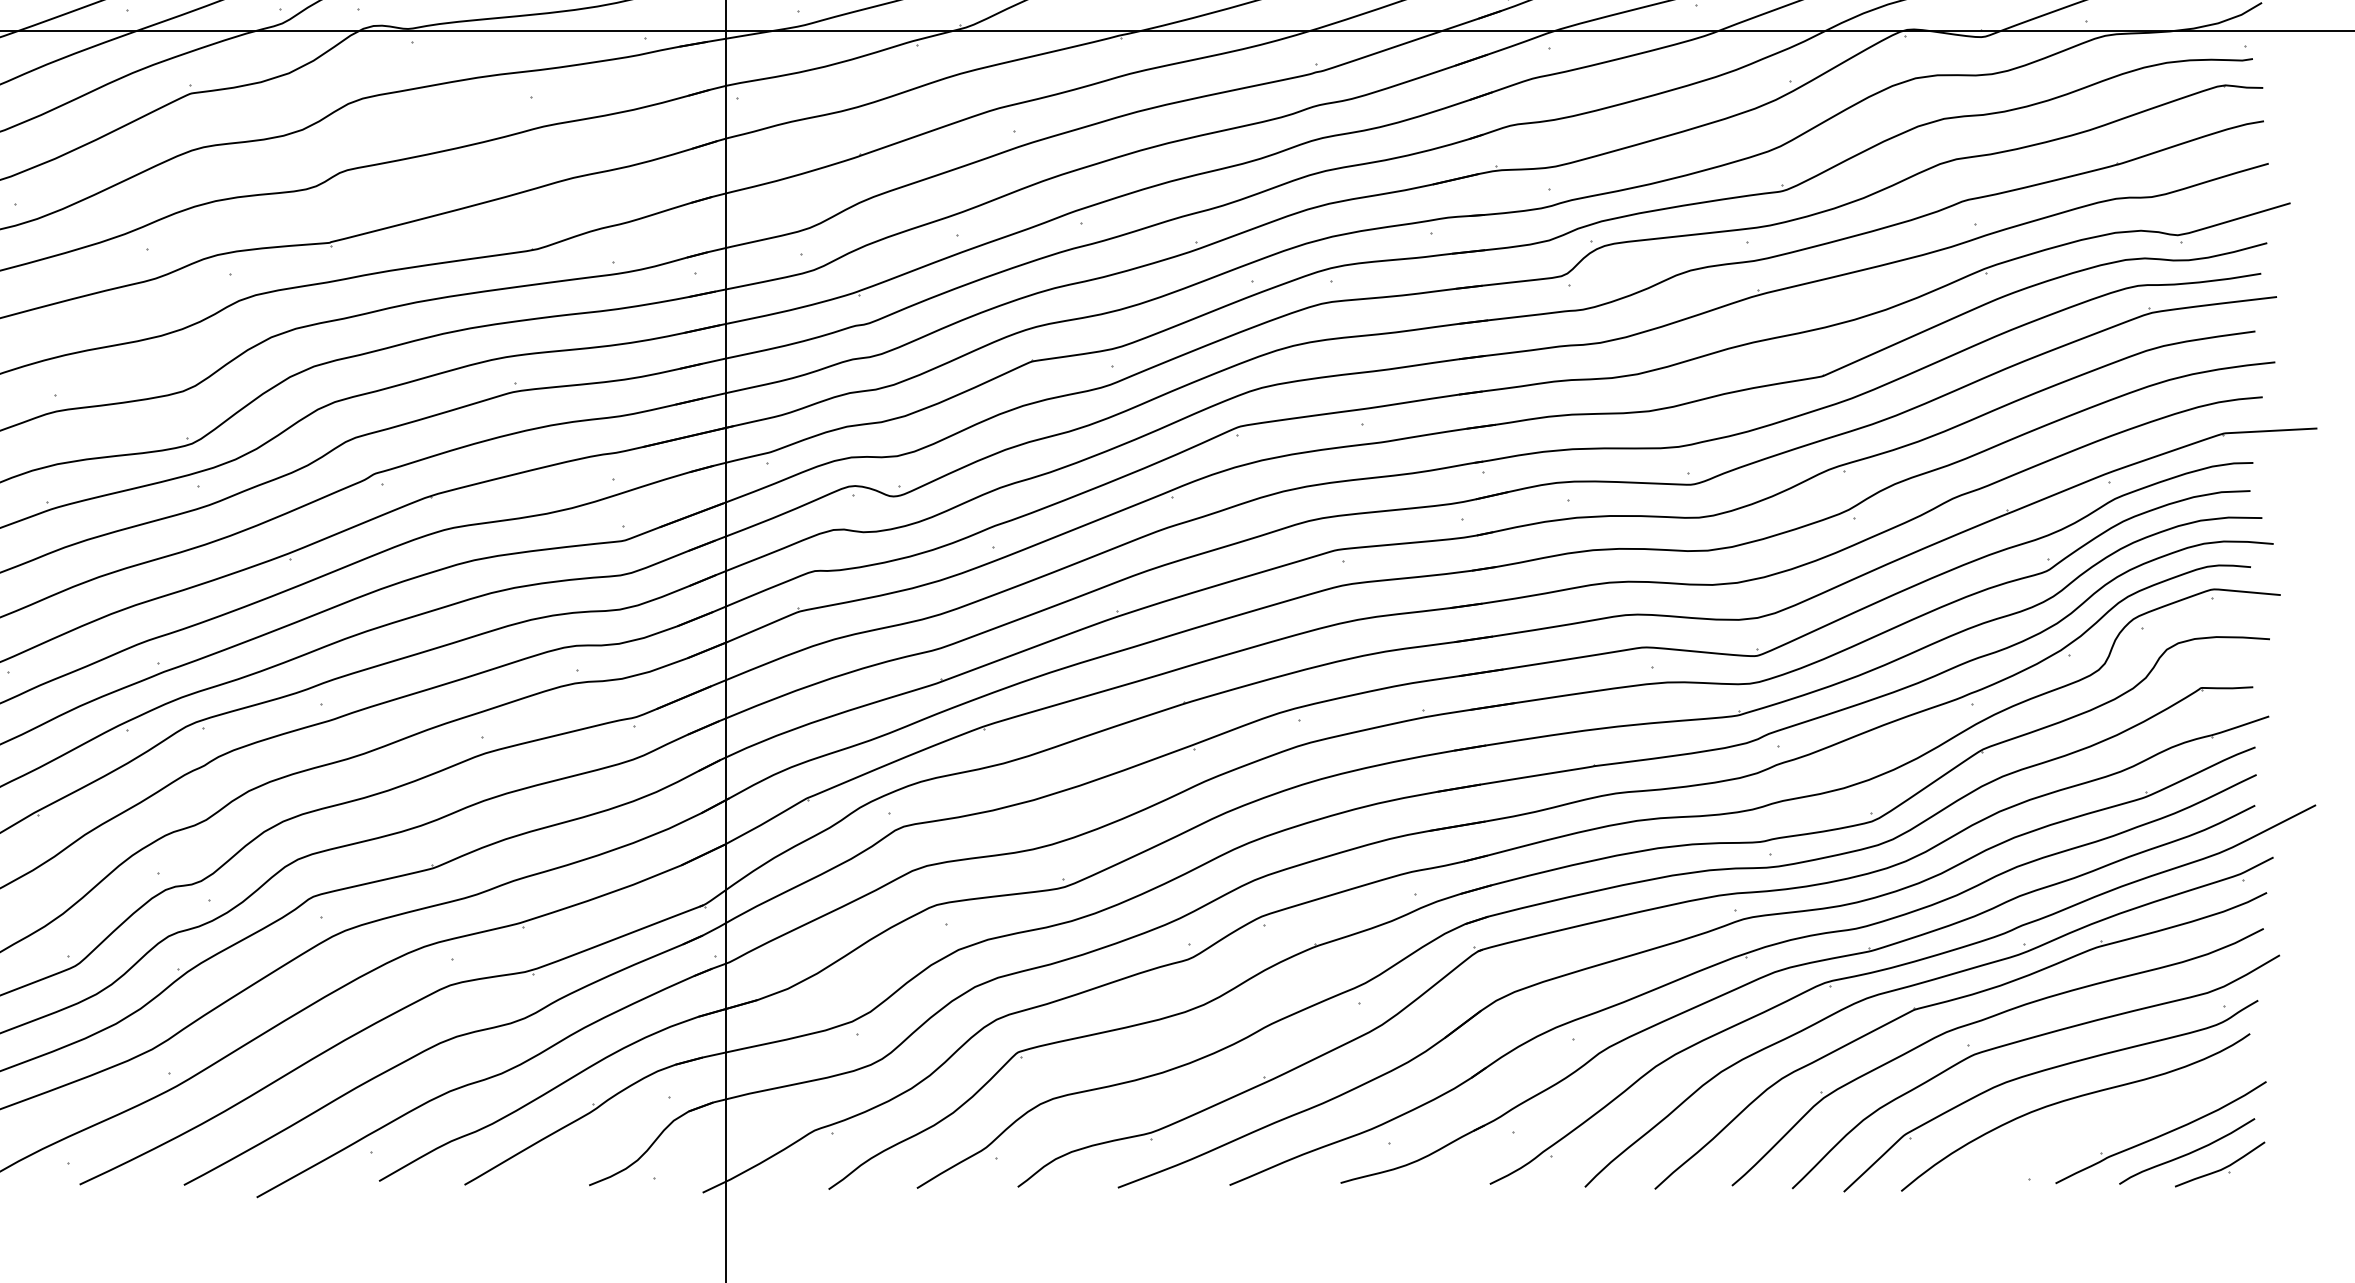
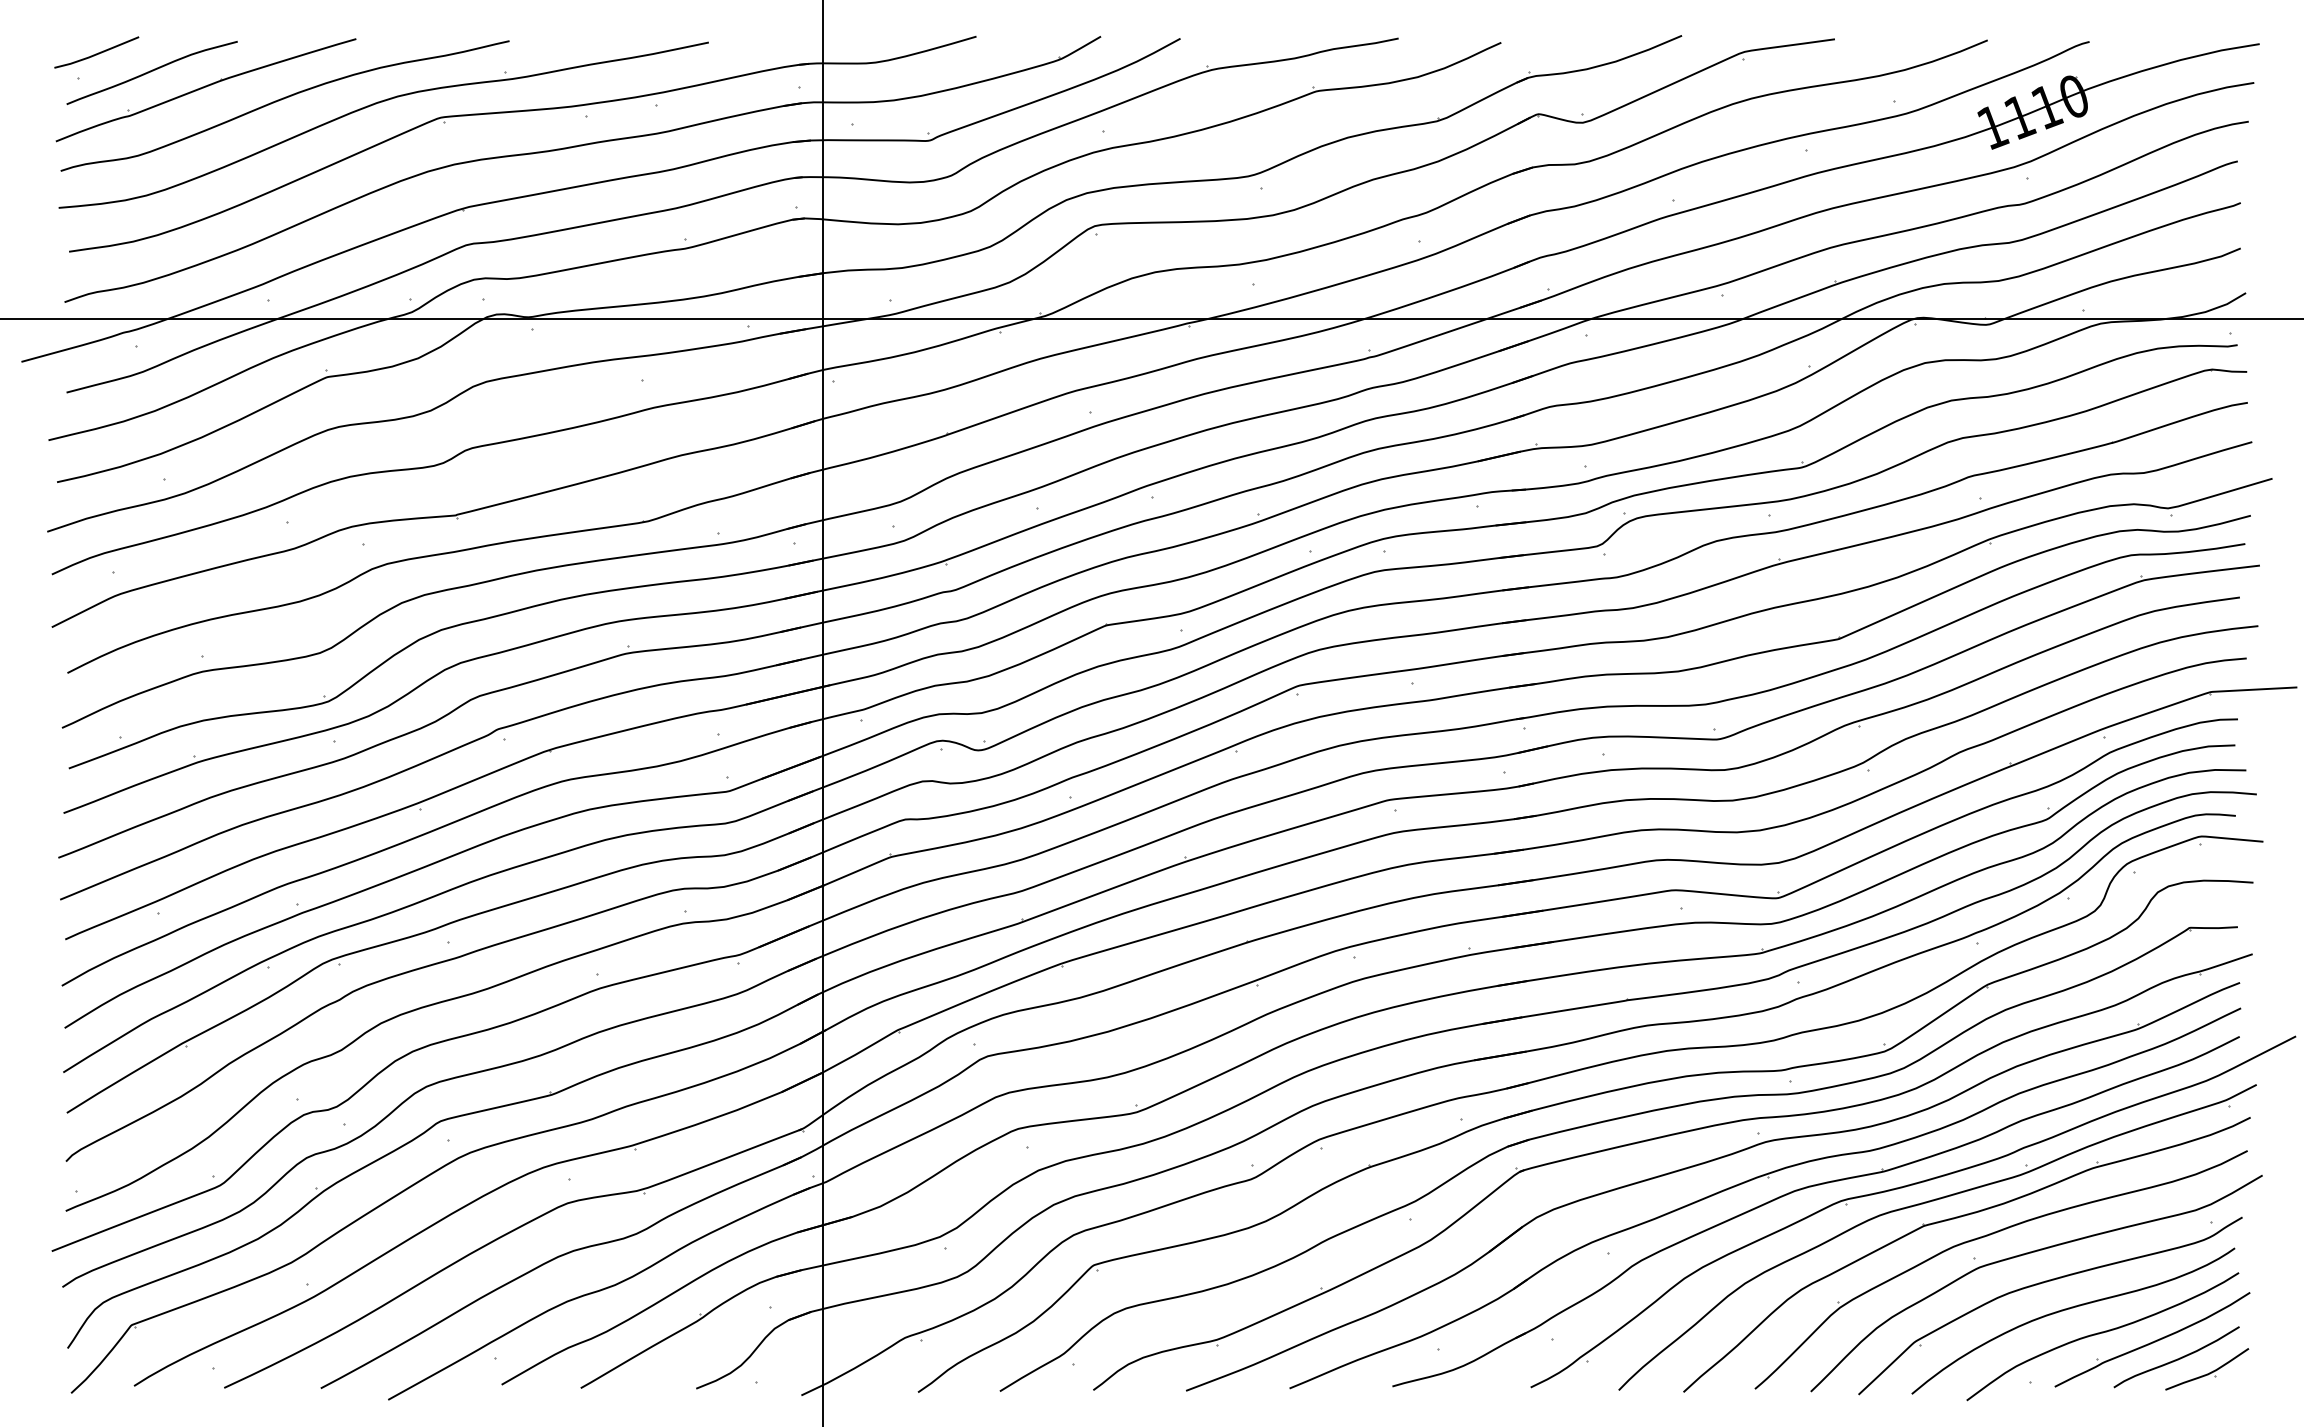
curve: (2107, 1125) -> (2102, 1333), added

